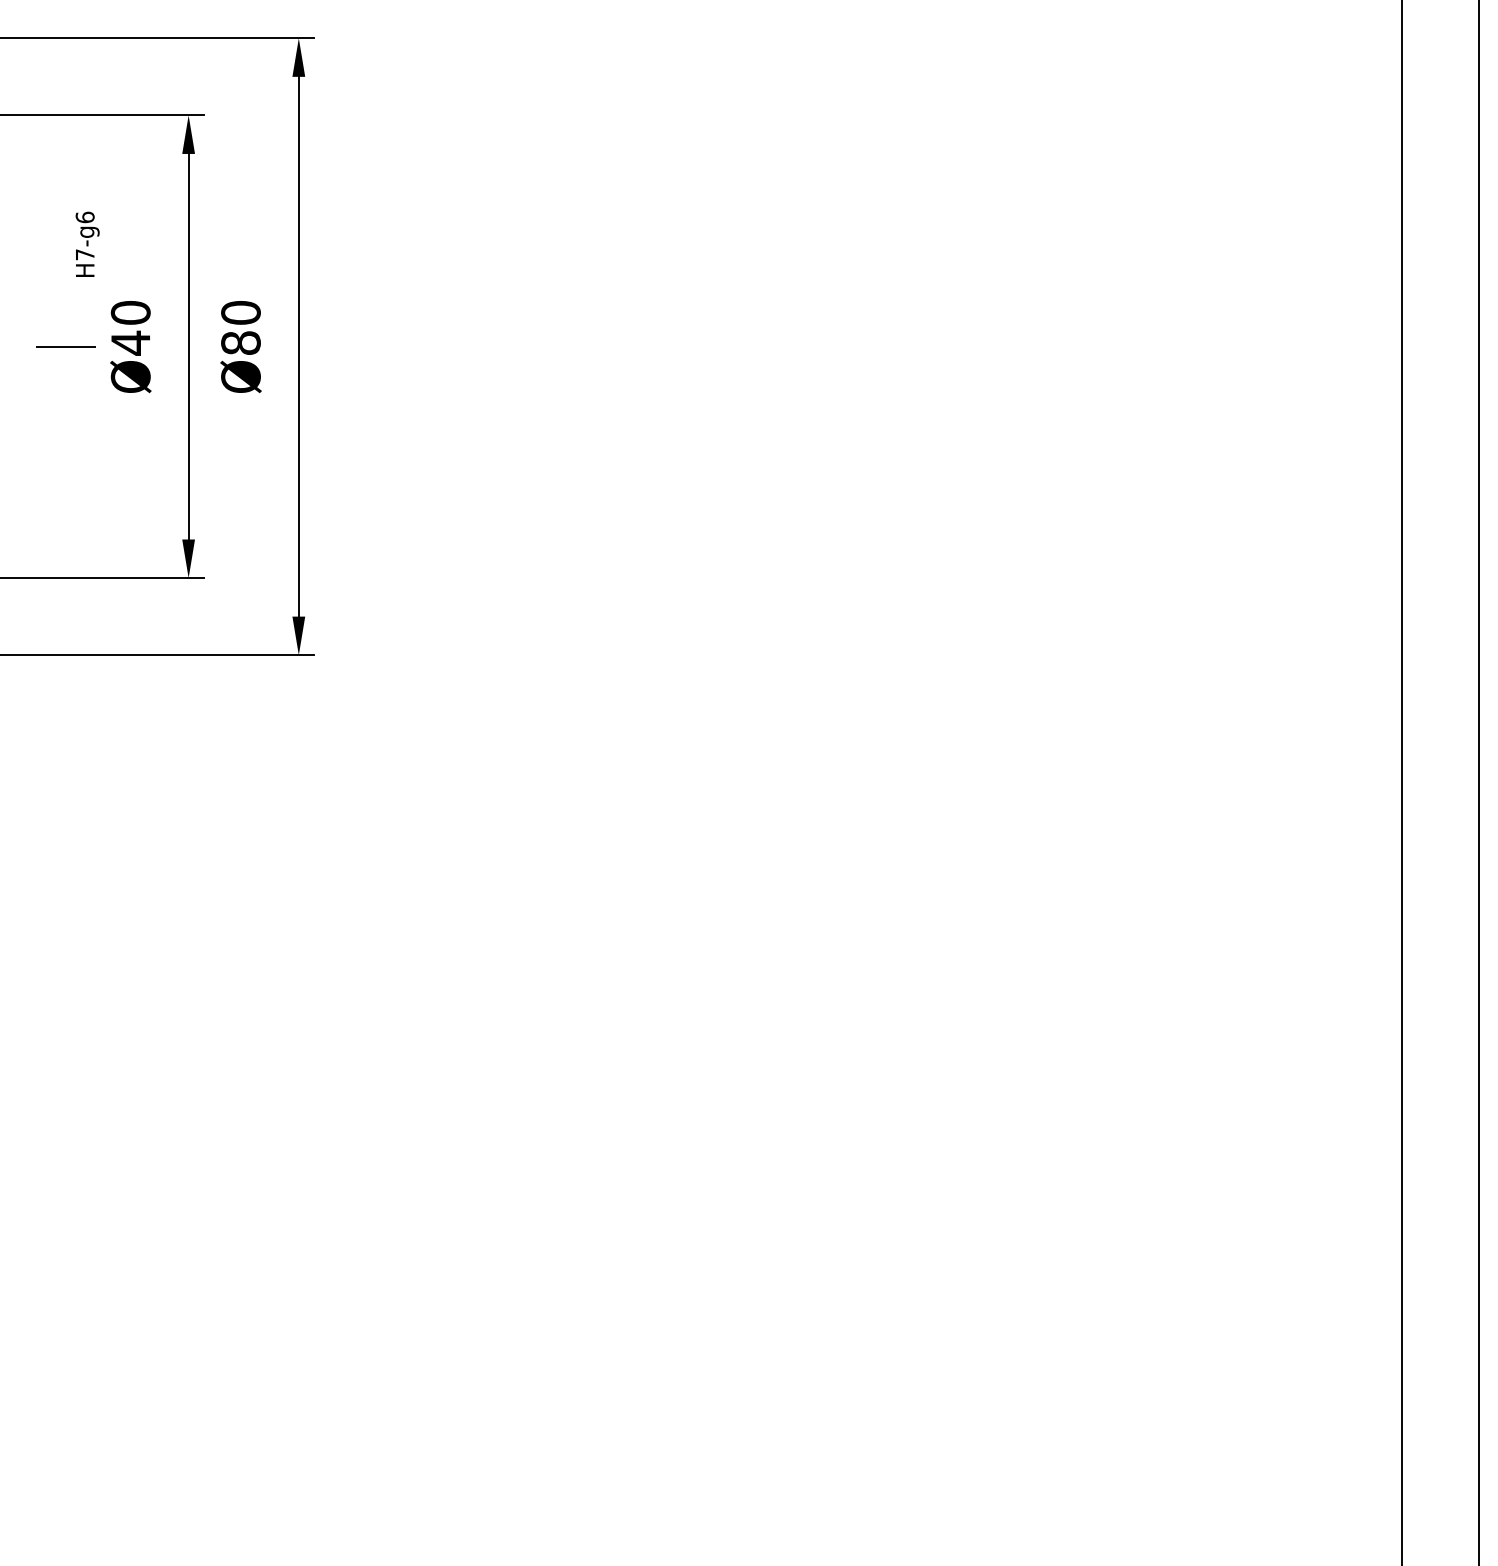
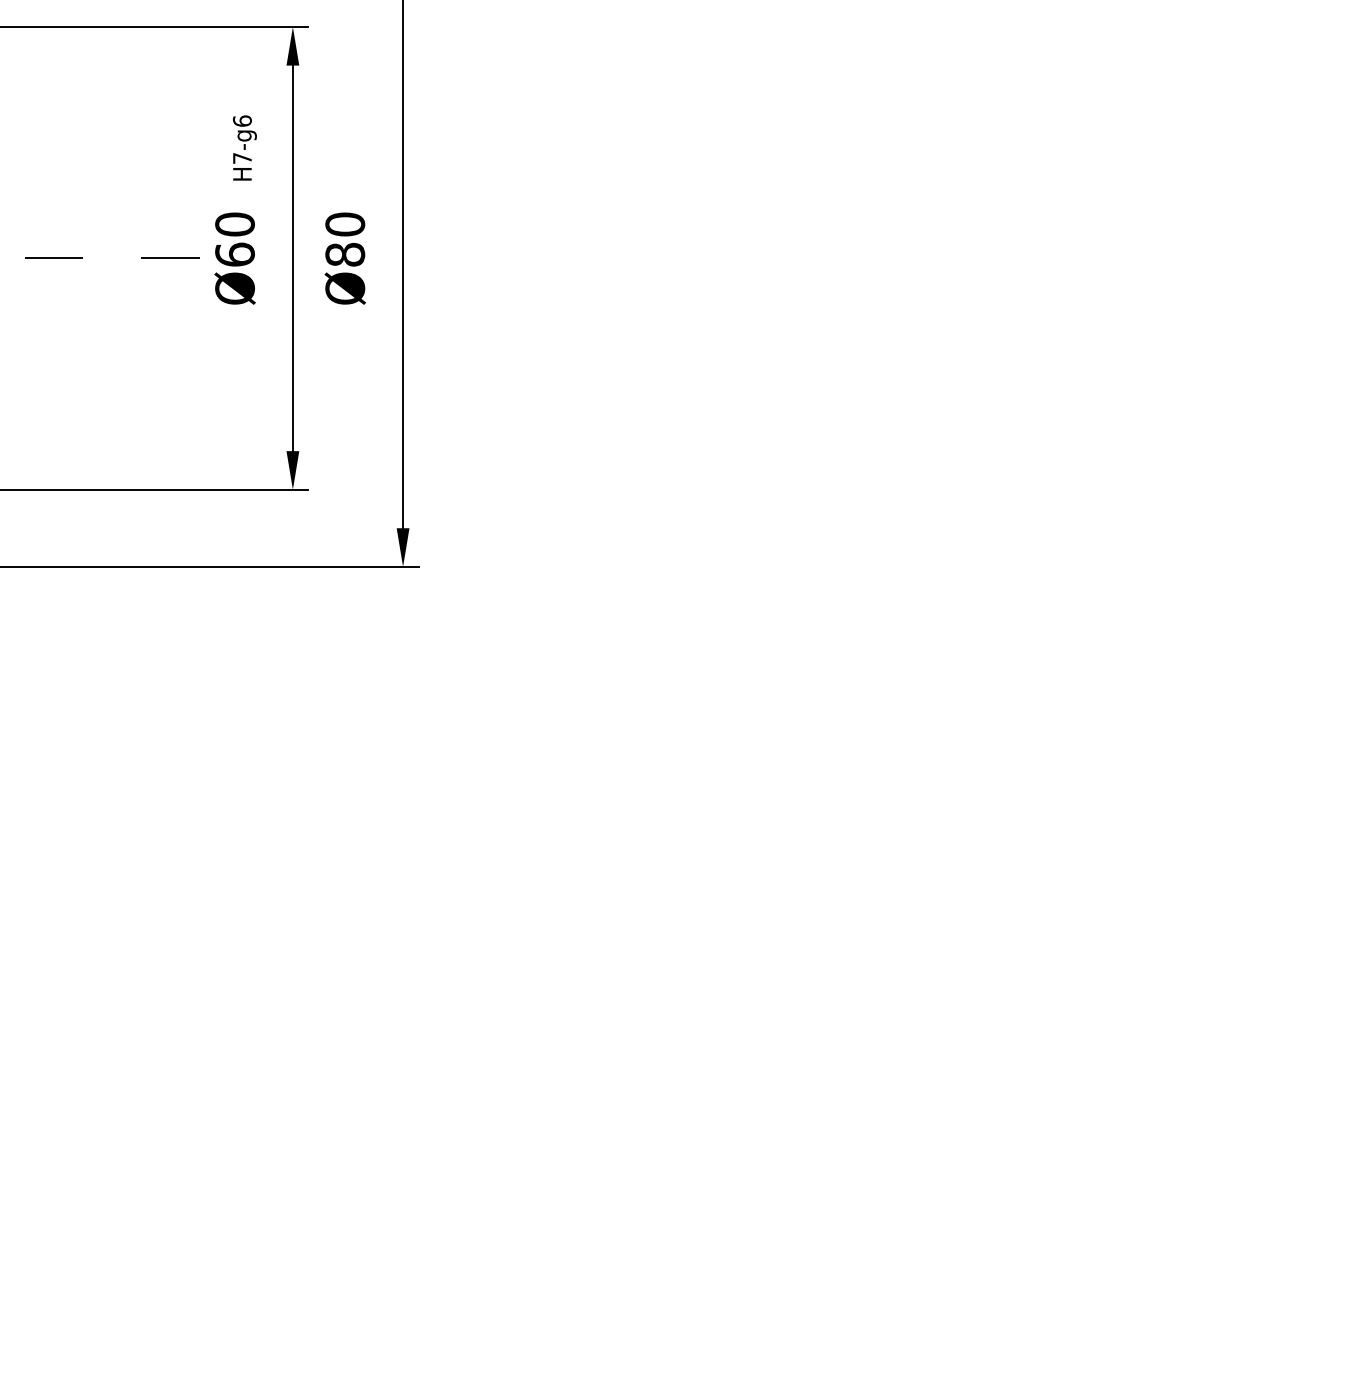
text: (87, 243) -> (244, 147), moved
text: (130, 342) -> (234, 254), Ø40 -> Ø60

